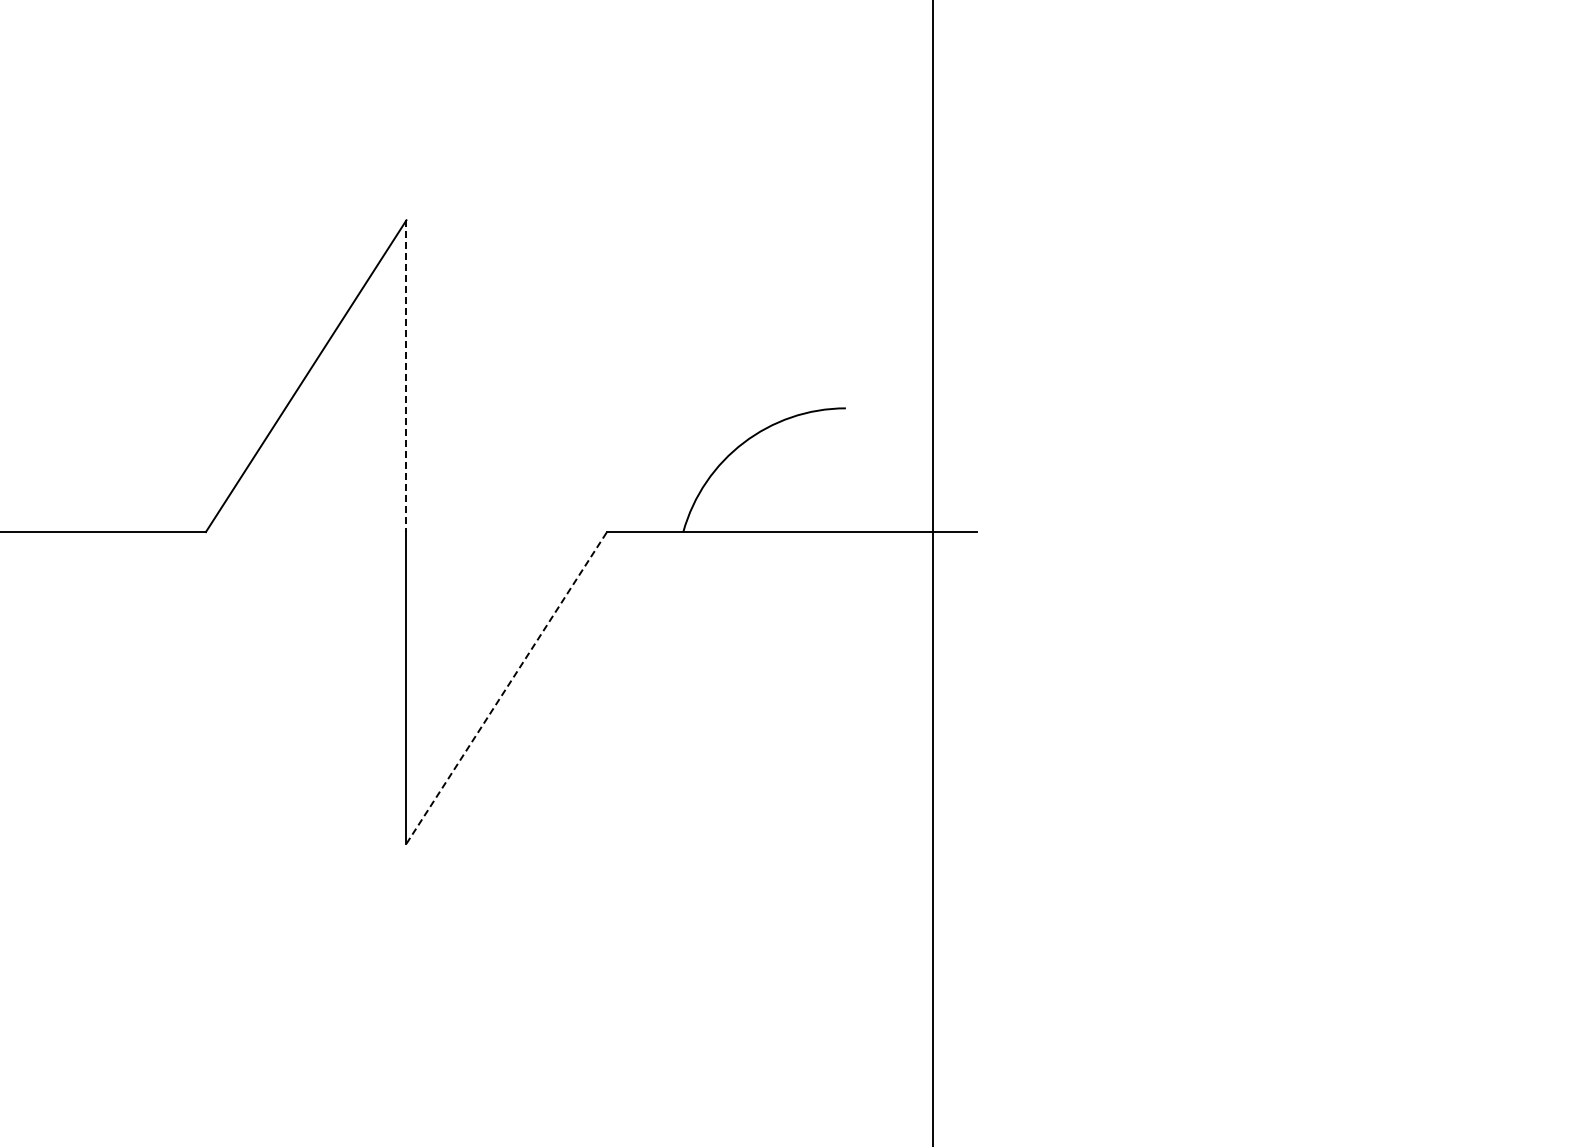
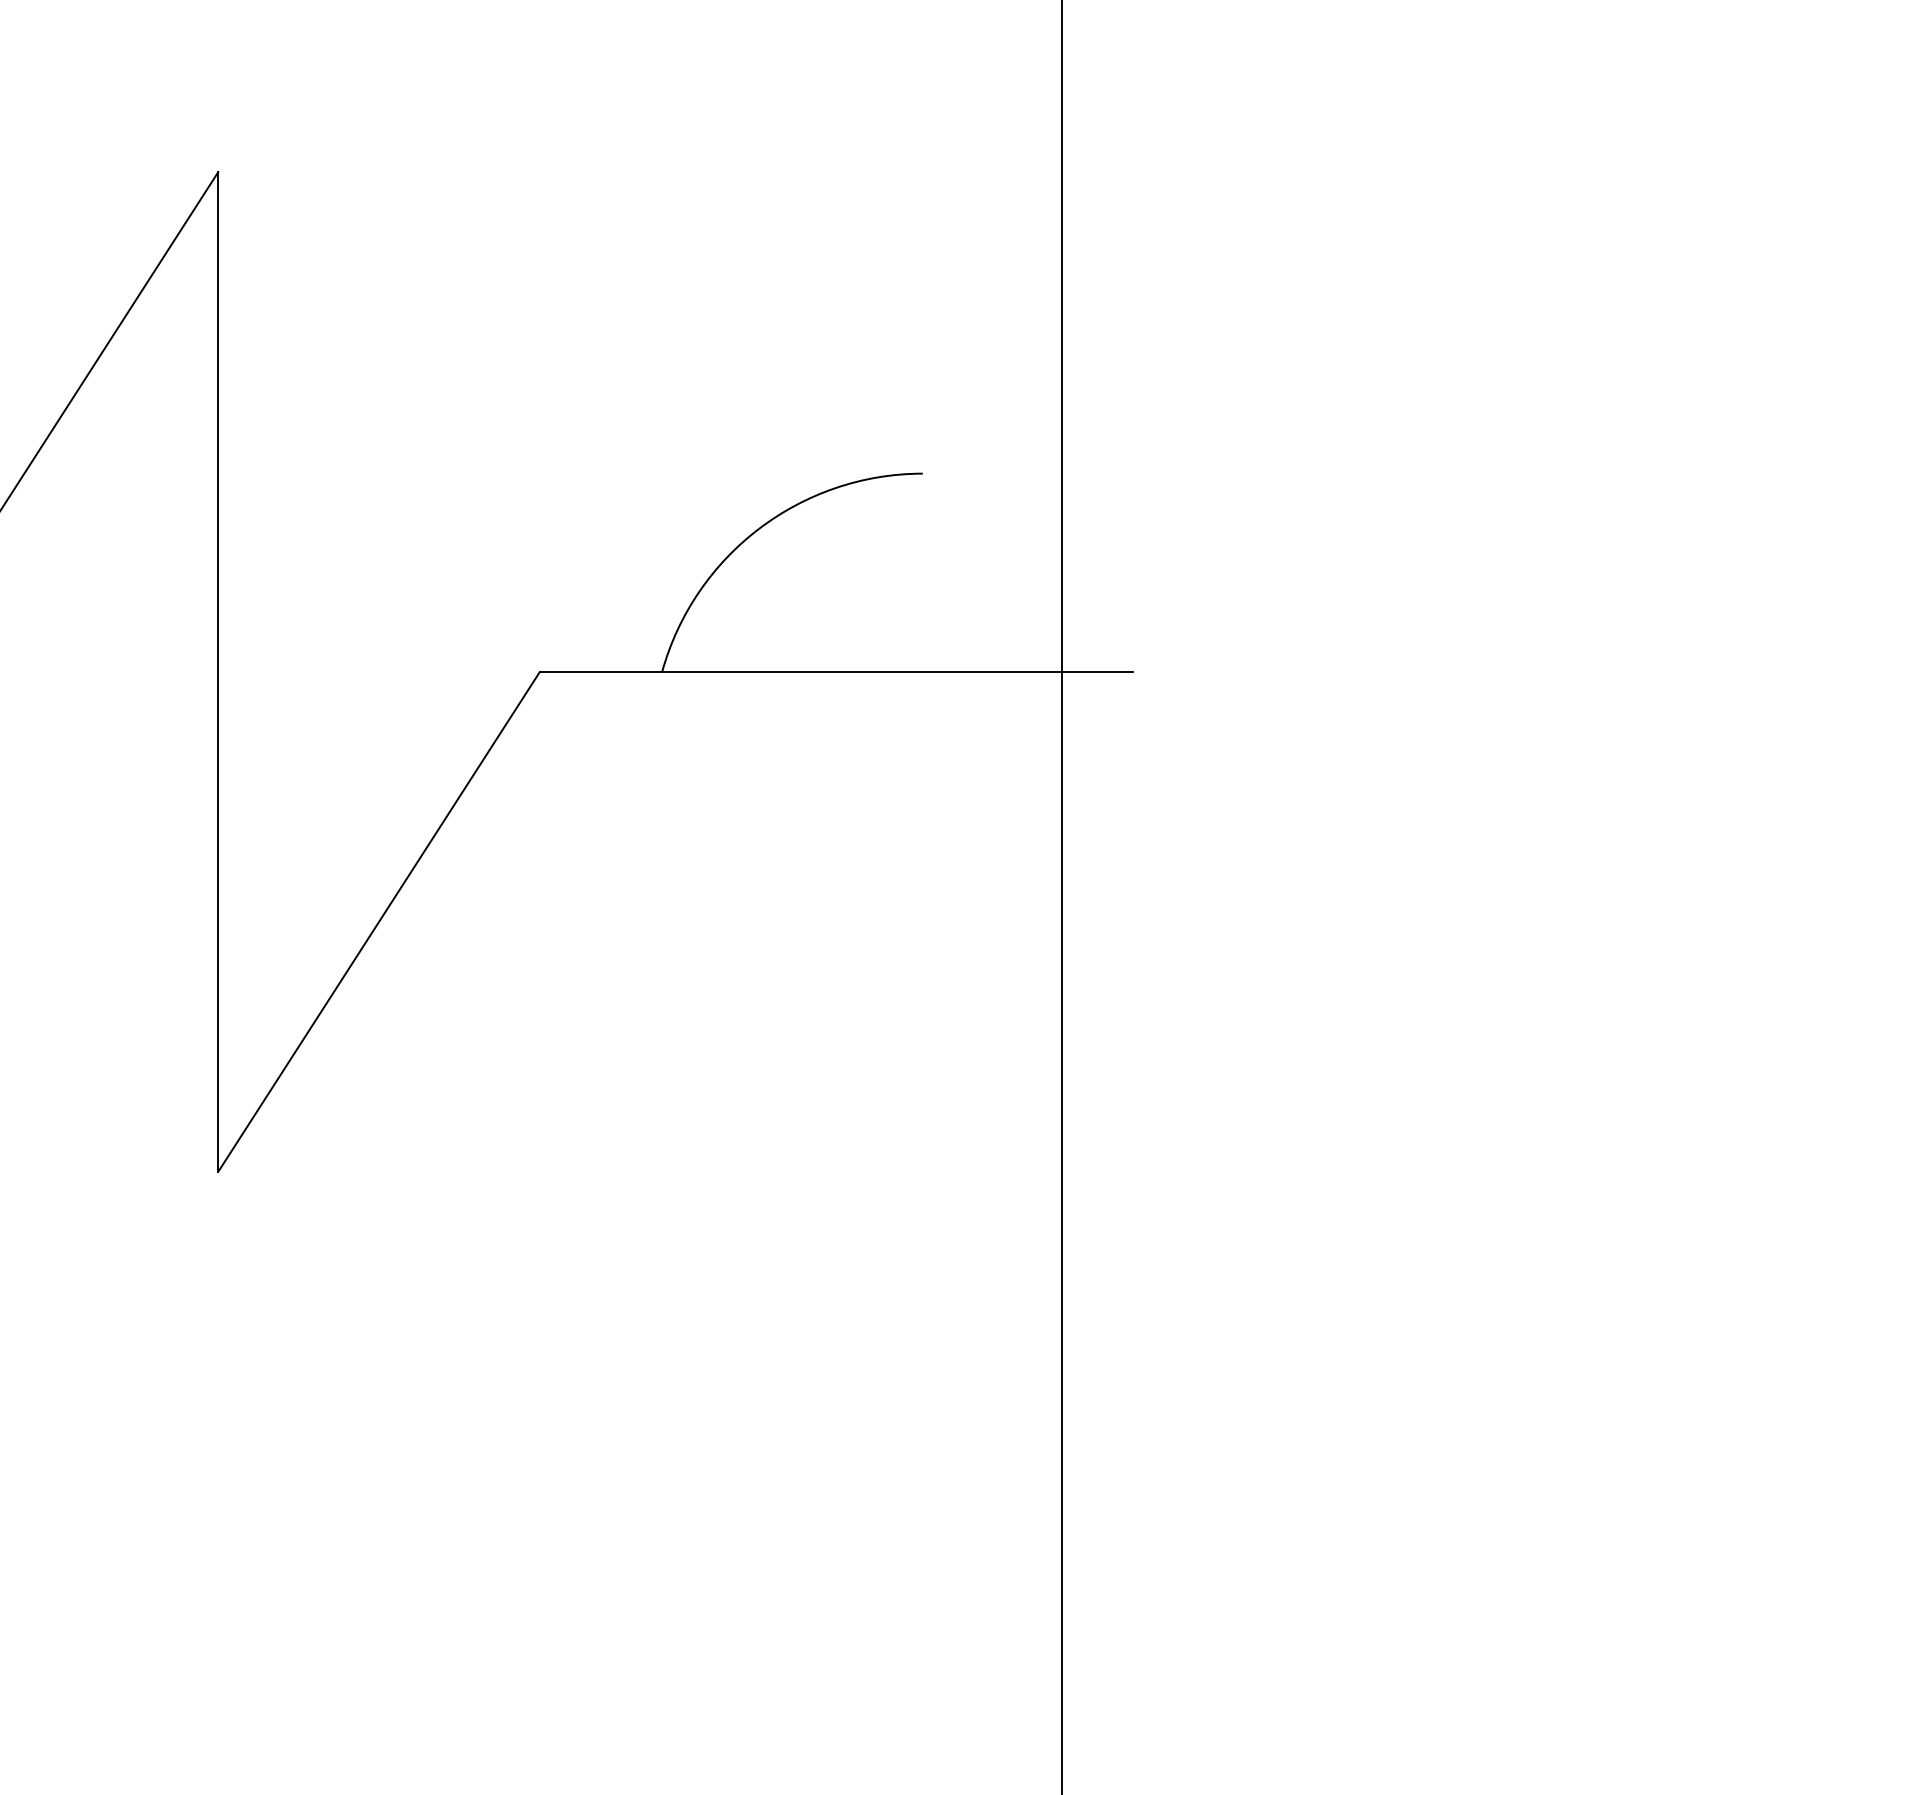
line: (406, 376) -> (218, 422), dashed -> solid
line: (507, 687) -> (380, 921), dashed -> solid

